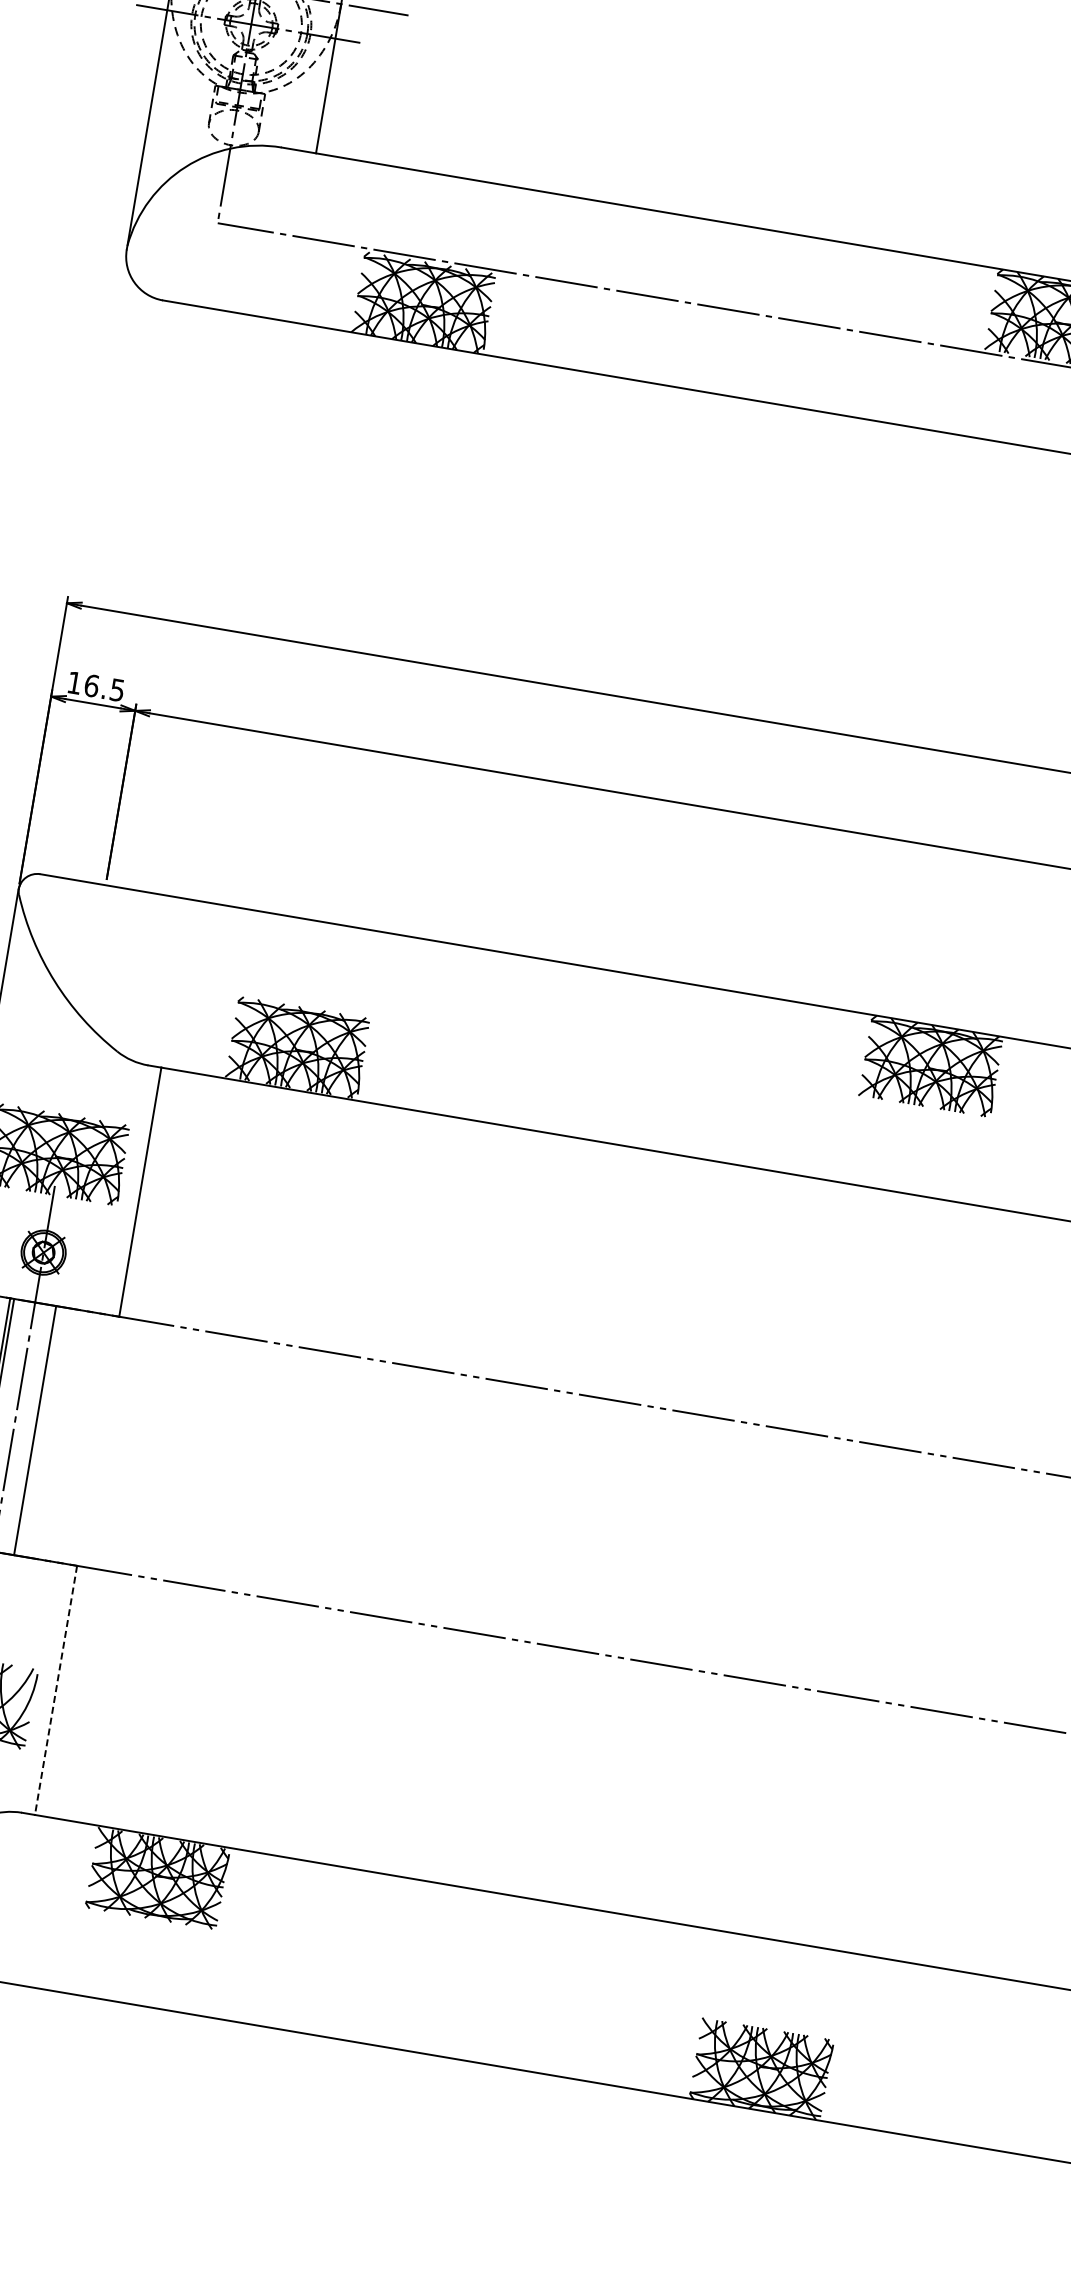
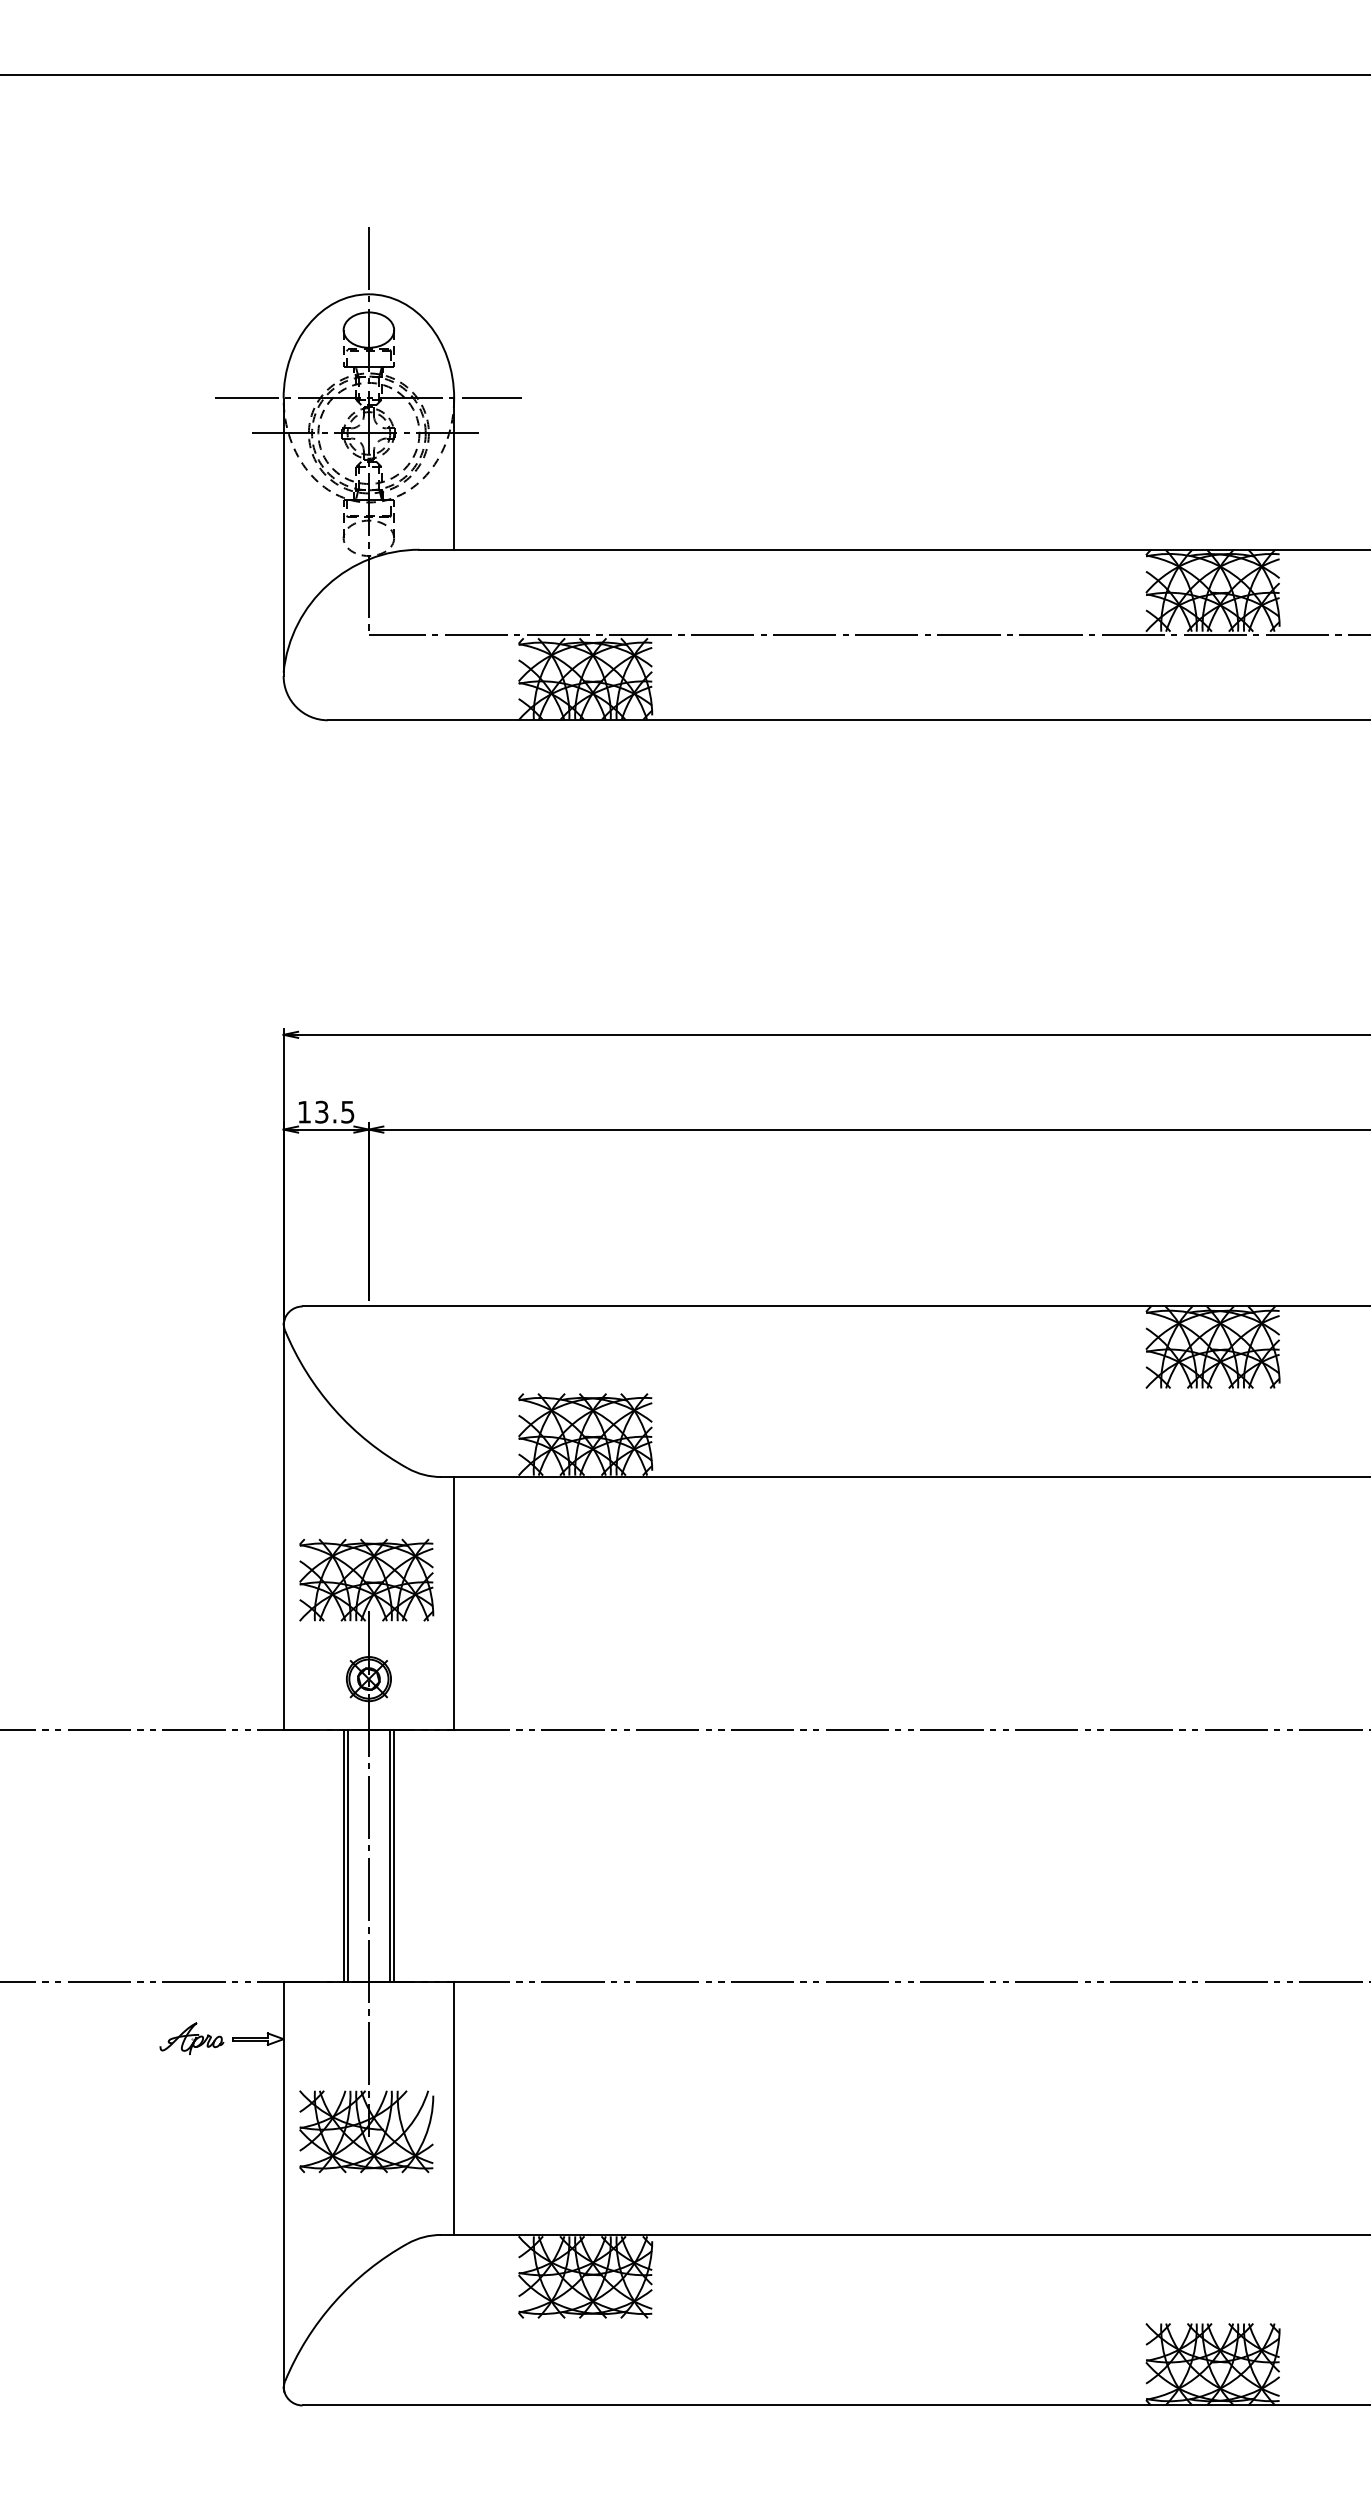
text: (91, 685) -> (321, 1111), 16.5 -> 13.5
line: (39, 1430) -> (394, 1855), added
line: (56, 1691) -> (454, 2109), dashed -> solid

